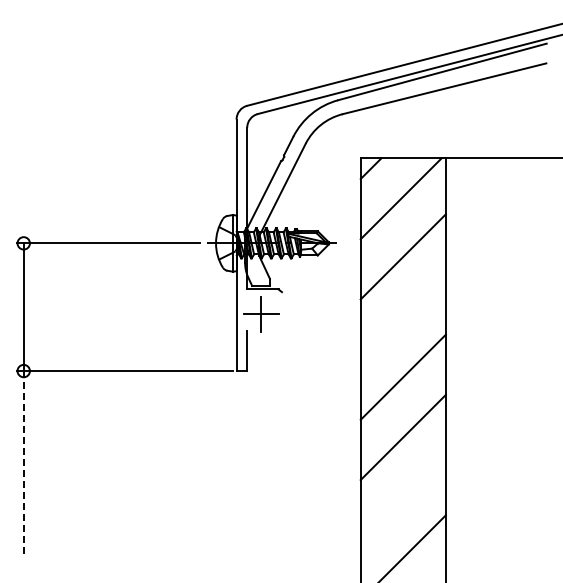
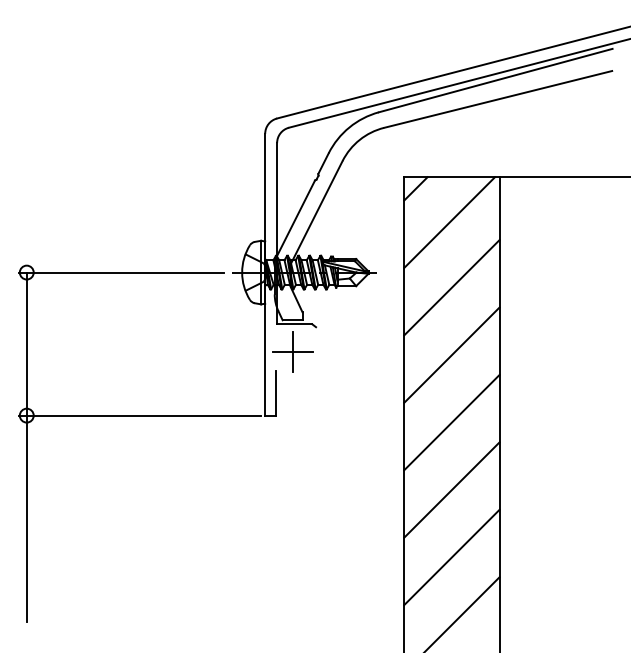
line: (402, 316) -> (451, 354), added
line: (23, 463) -> (26, 519), dashed -> solid
line: (402, 497) -> (451, 557), added

